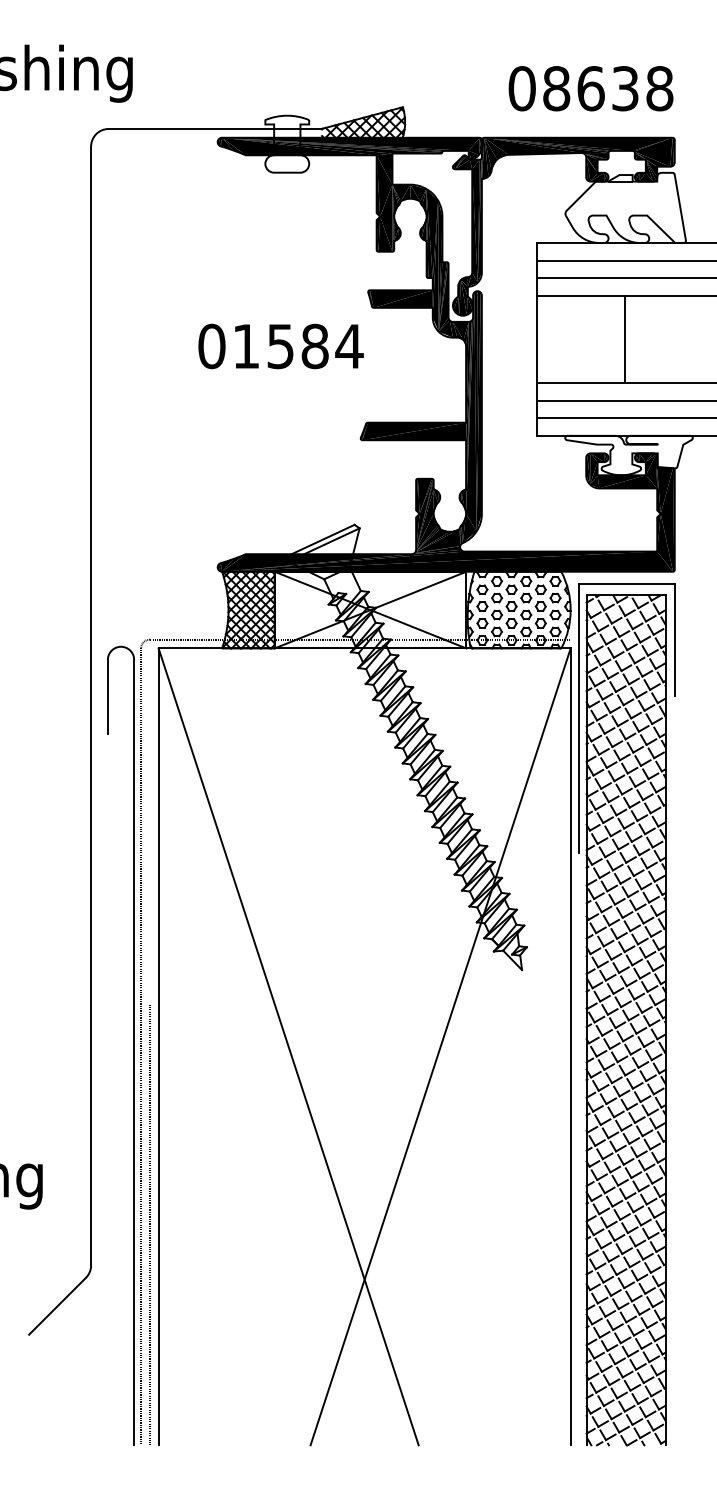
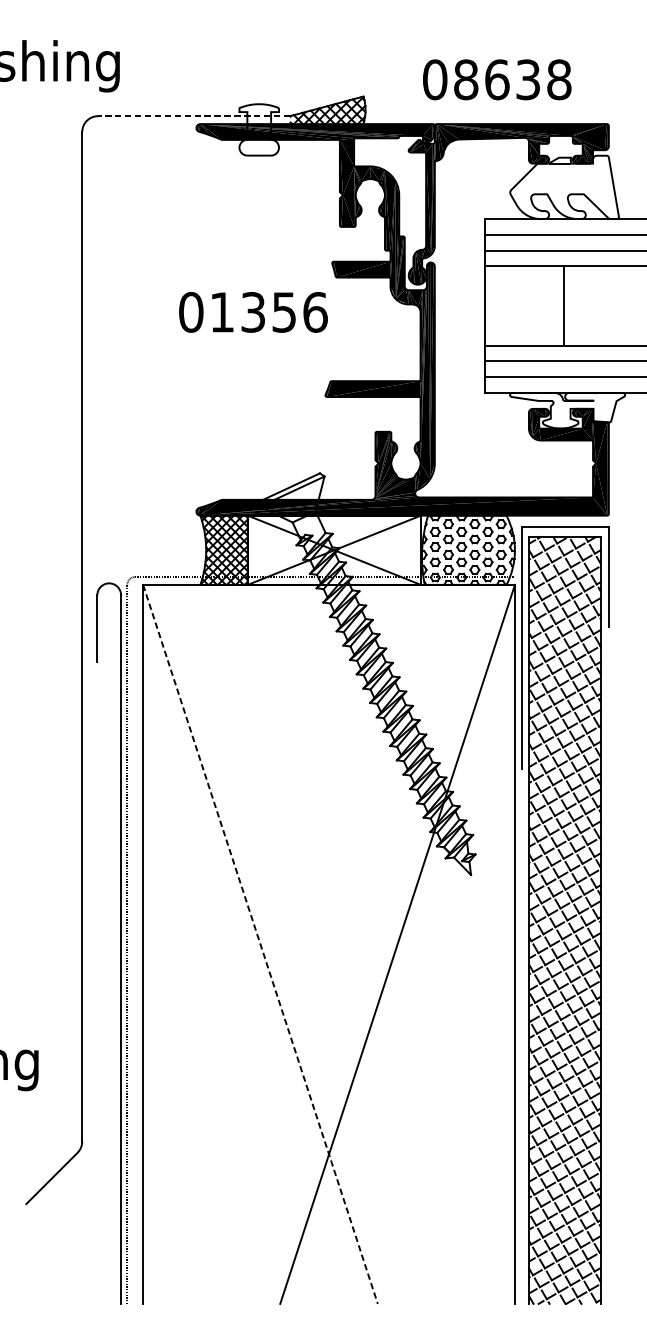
text: (590, 88) -> (496, 79), moved
line: (214, 129) -> (193, 116), solid -> dashed
text: (315, 346) -> (284, 312), 01584 -> 01356
line: (288, 1047) -> (260, 944), solid -> dashed
line: (149, 1224) -> (134, 1104), removed

